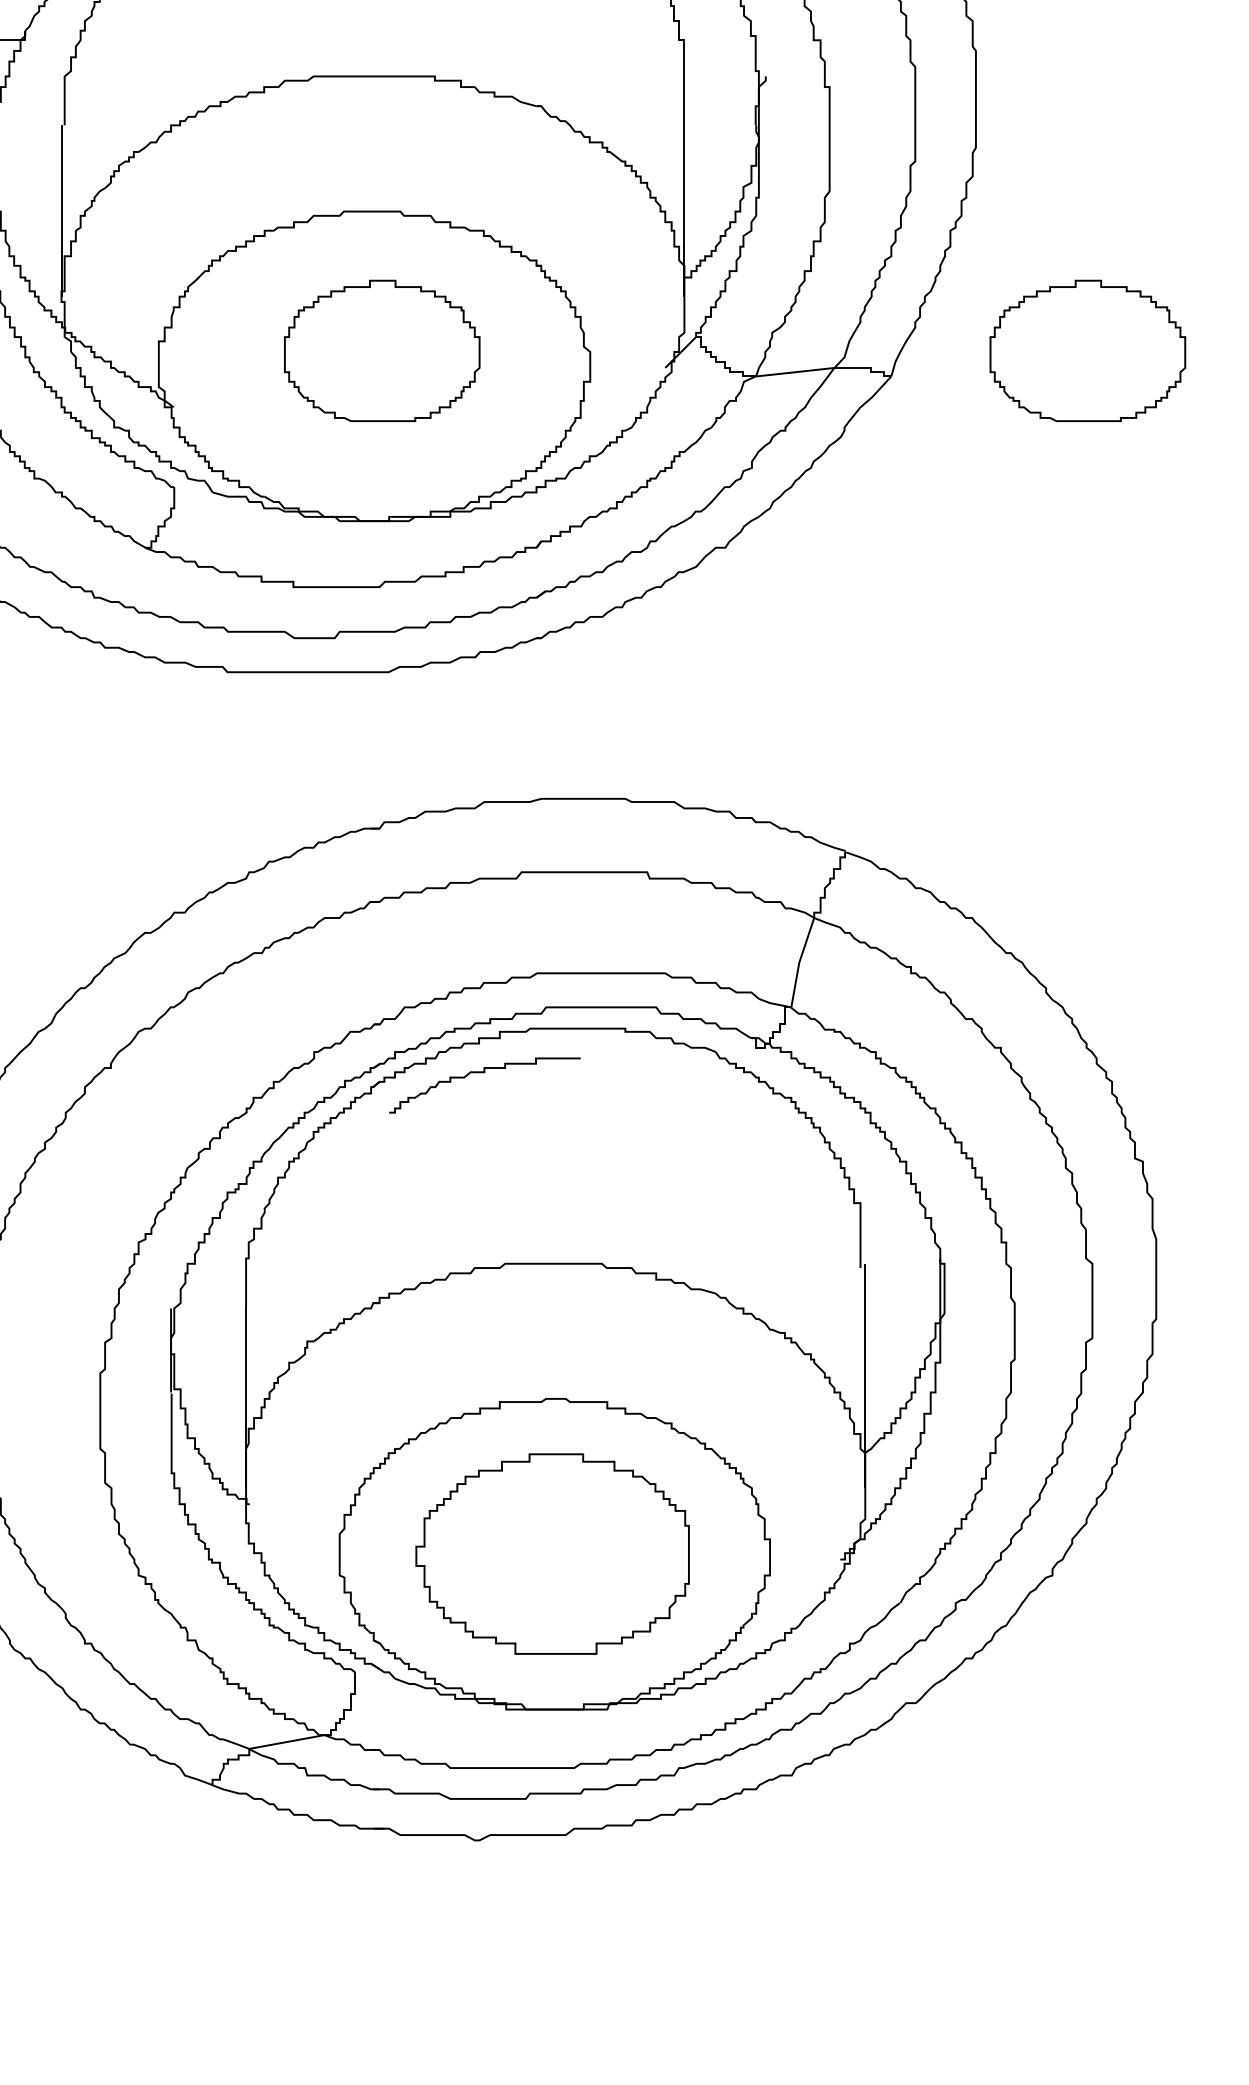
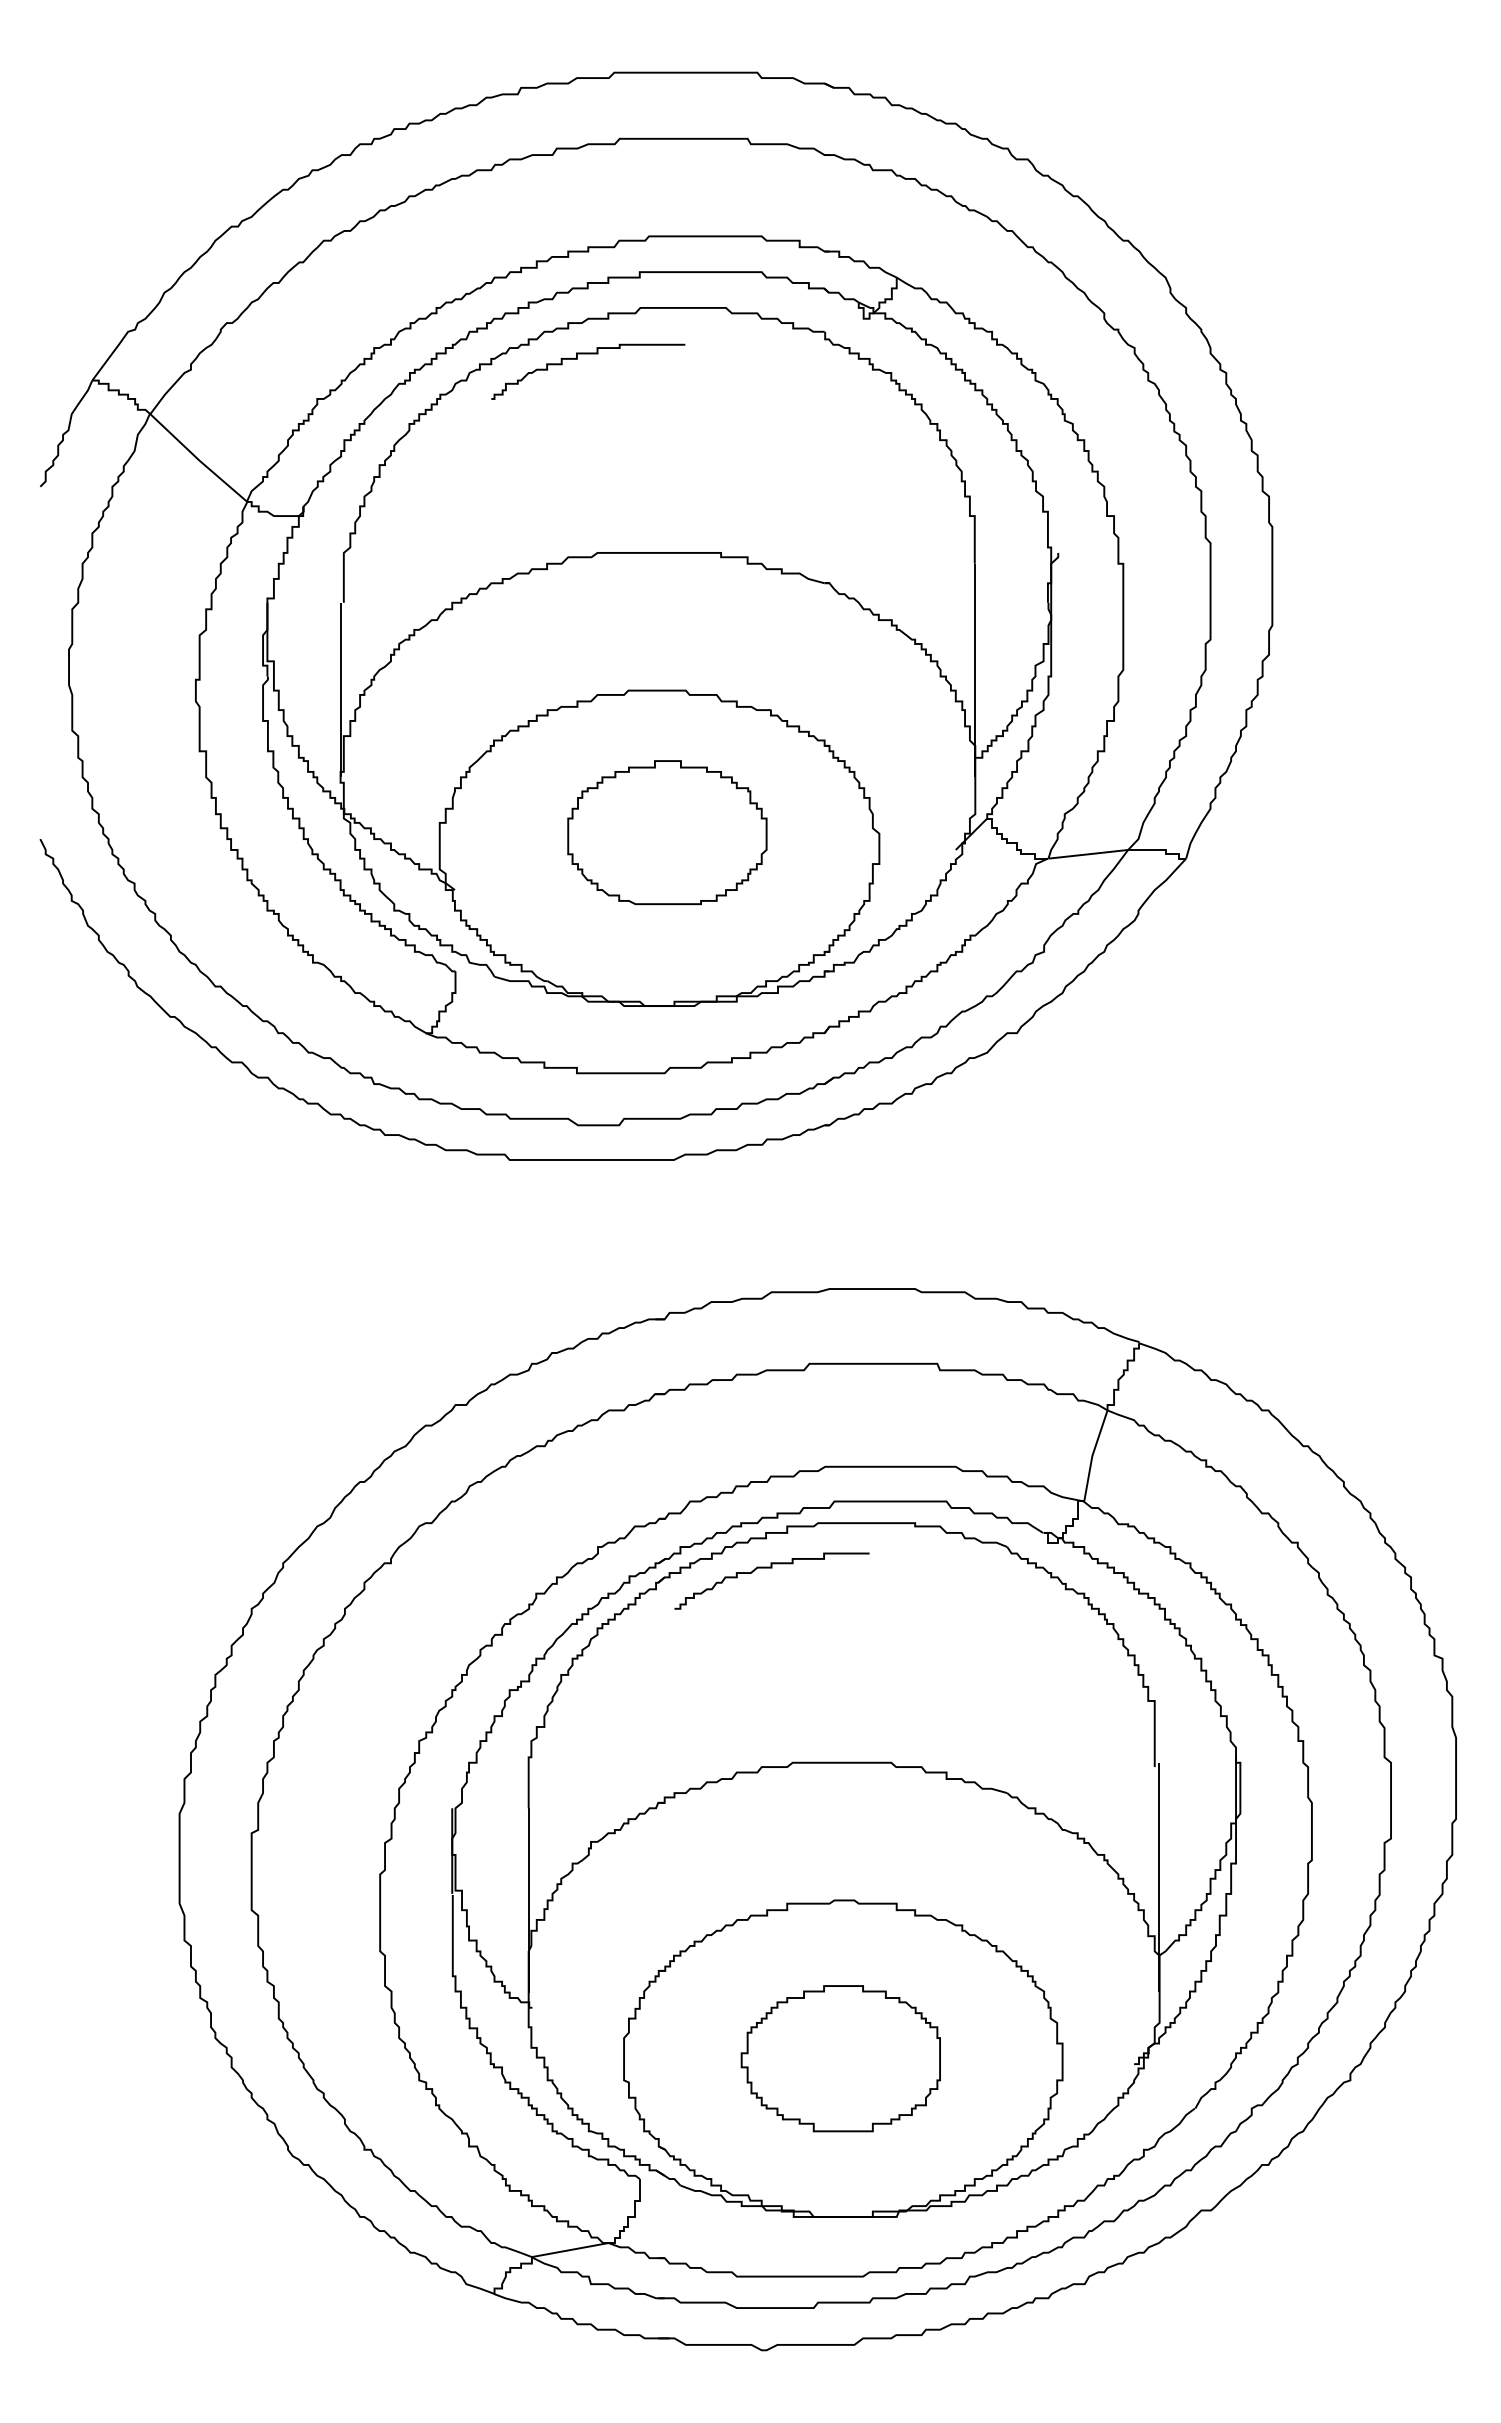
part: (1087, 350) -> (1386, 832), removed
part: (552, 1554) -> (840, 2058), size x0.71

